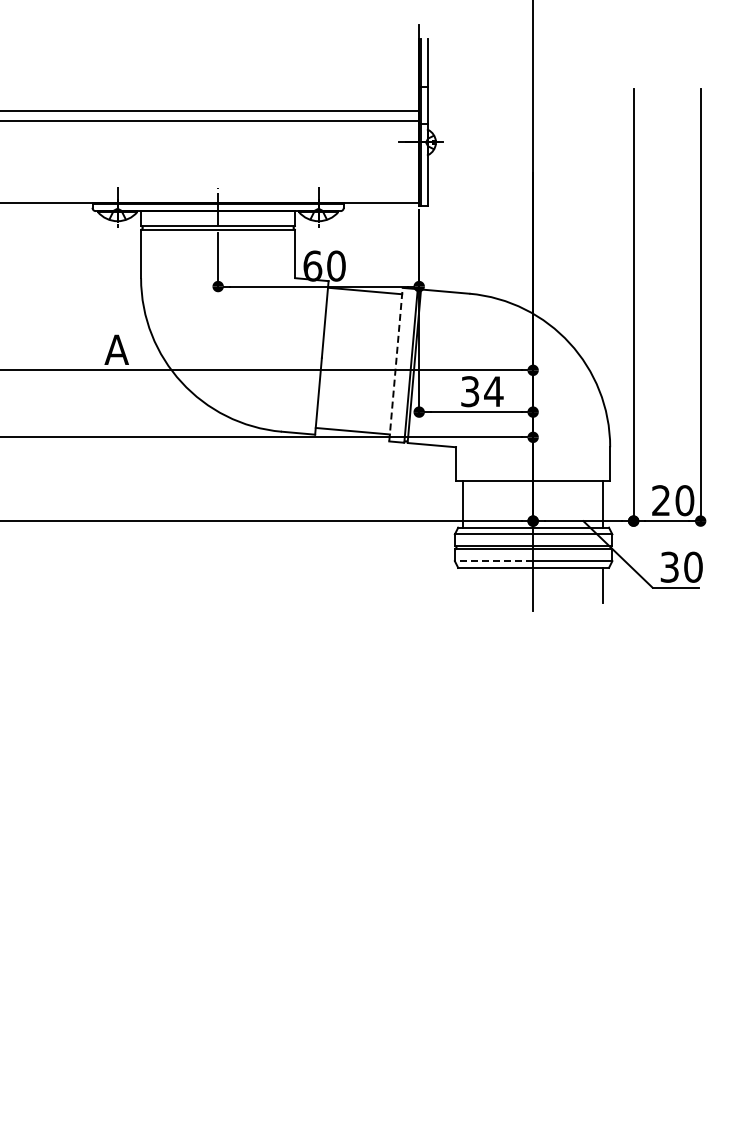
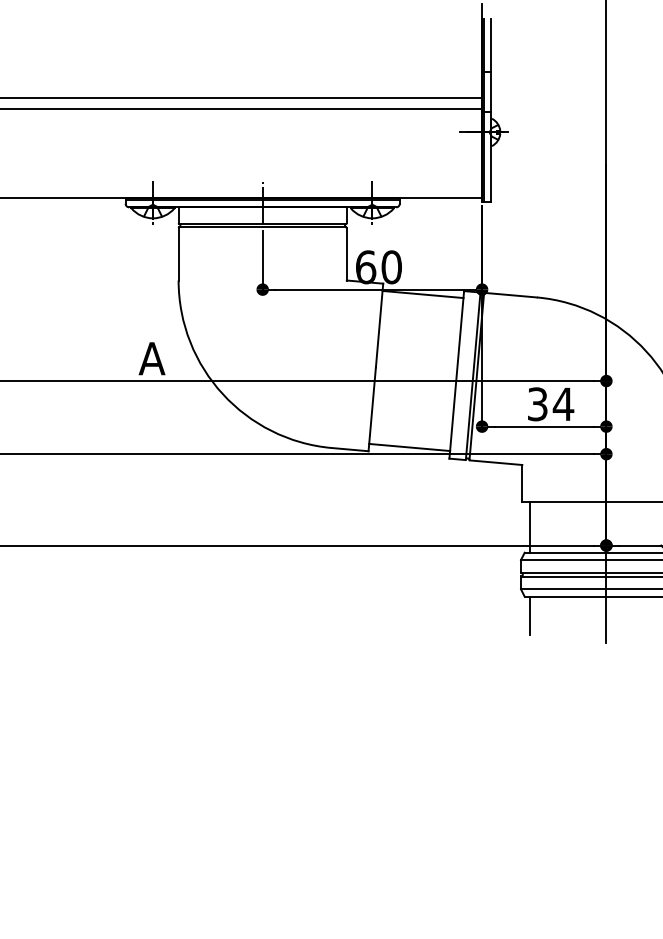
line: (396, 364) -> (457, 374), dashed -> solid
line: (493, 561) -> (563, 589), dashed -> solid
line: (462, 585) -> (529, 615), added

